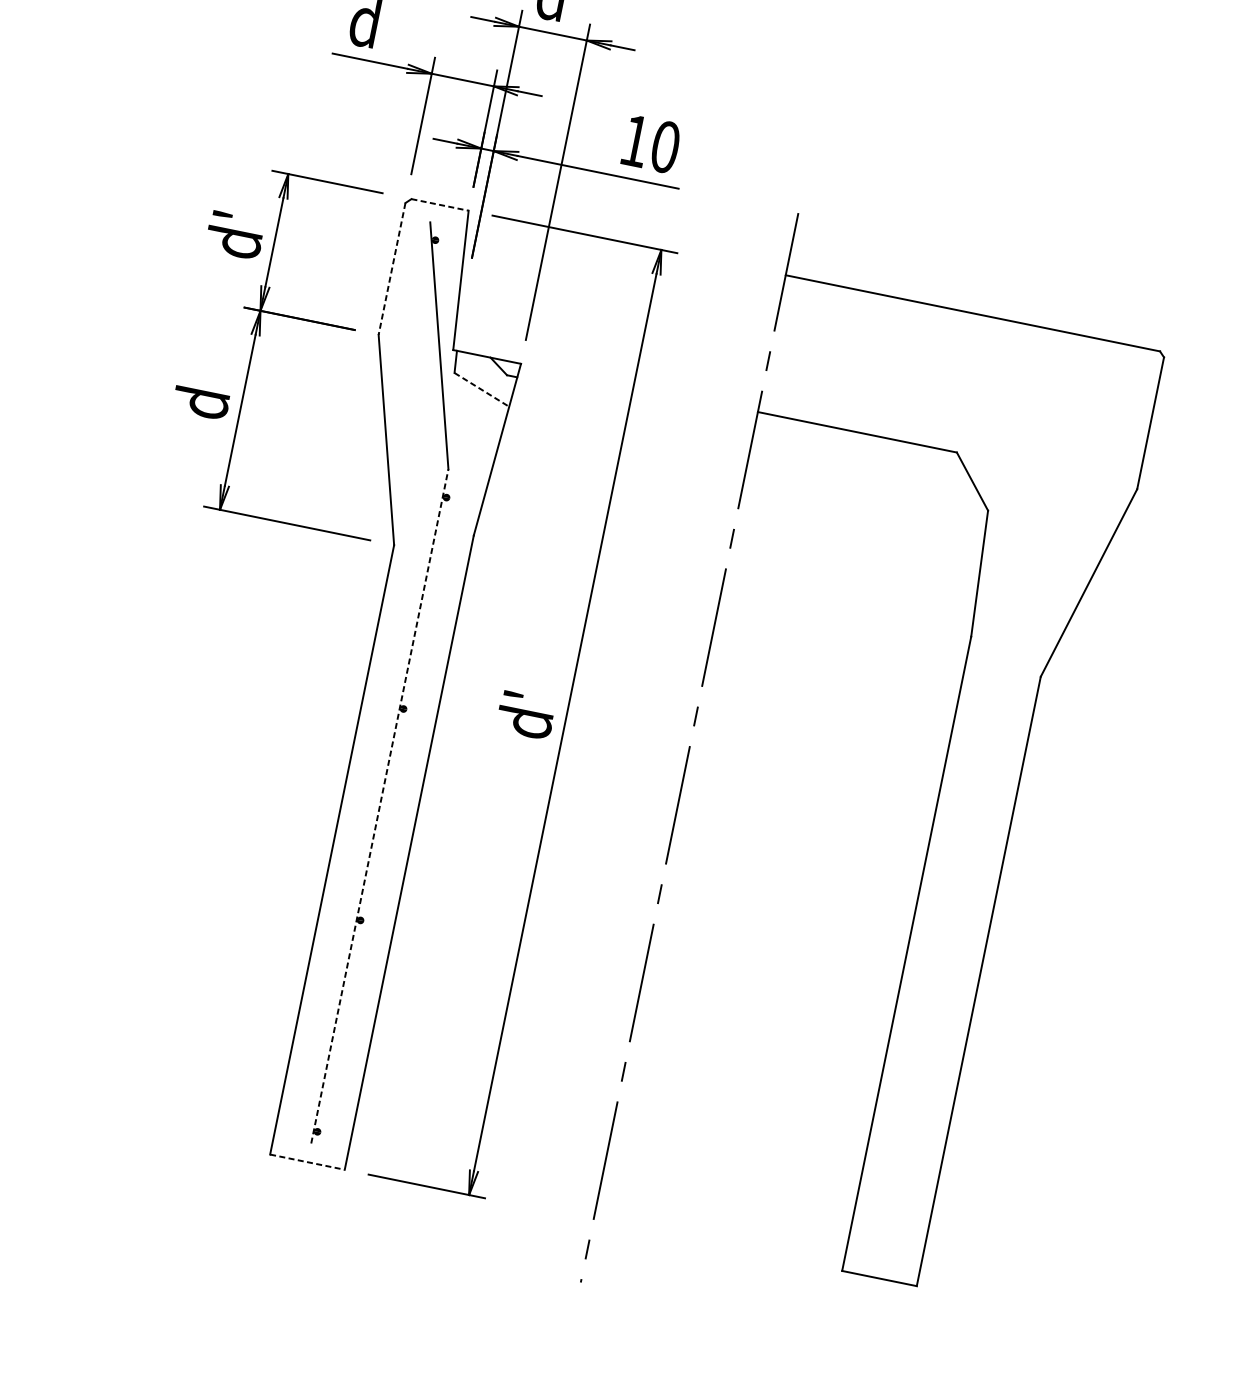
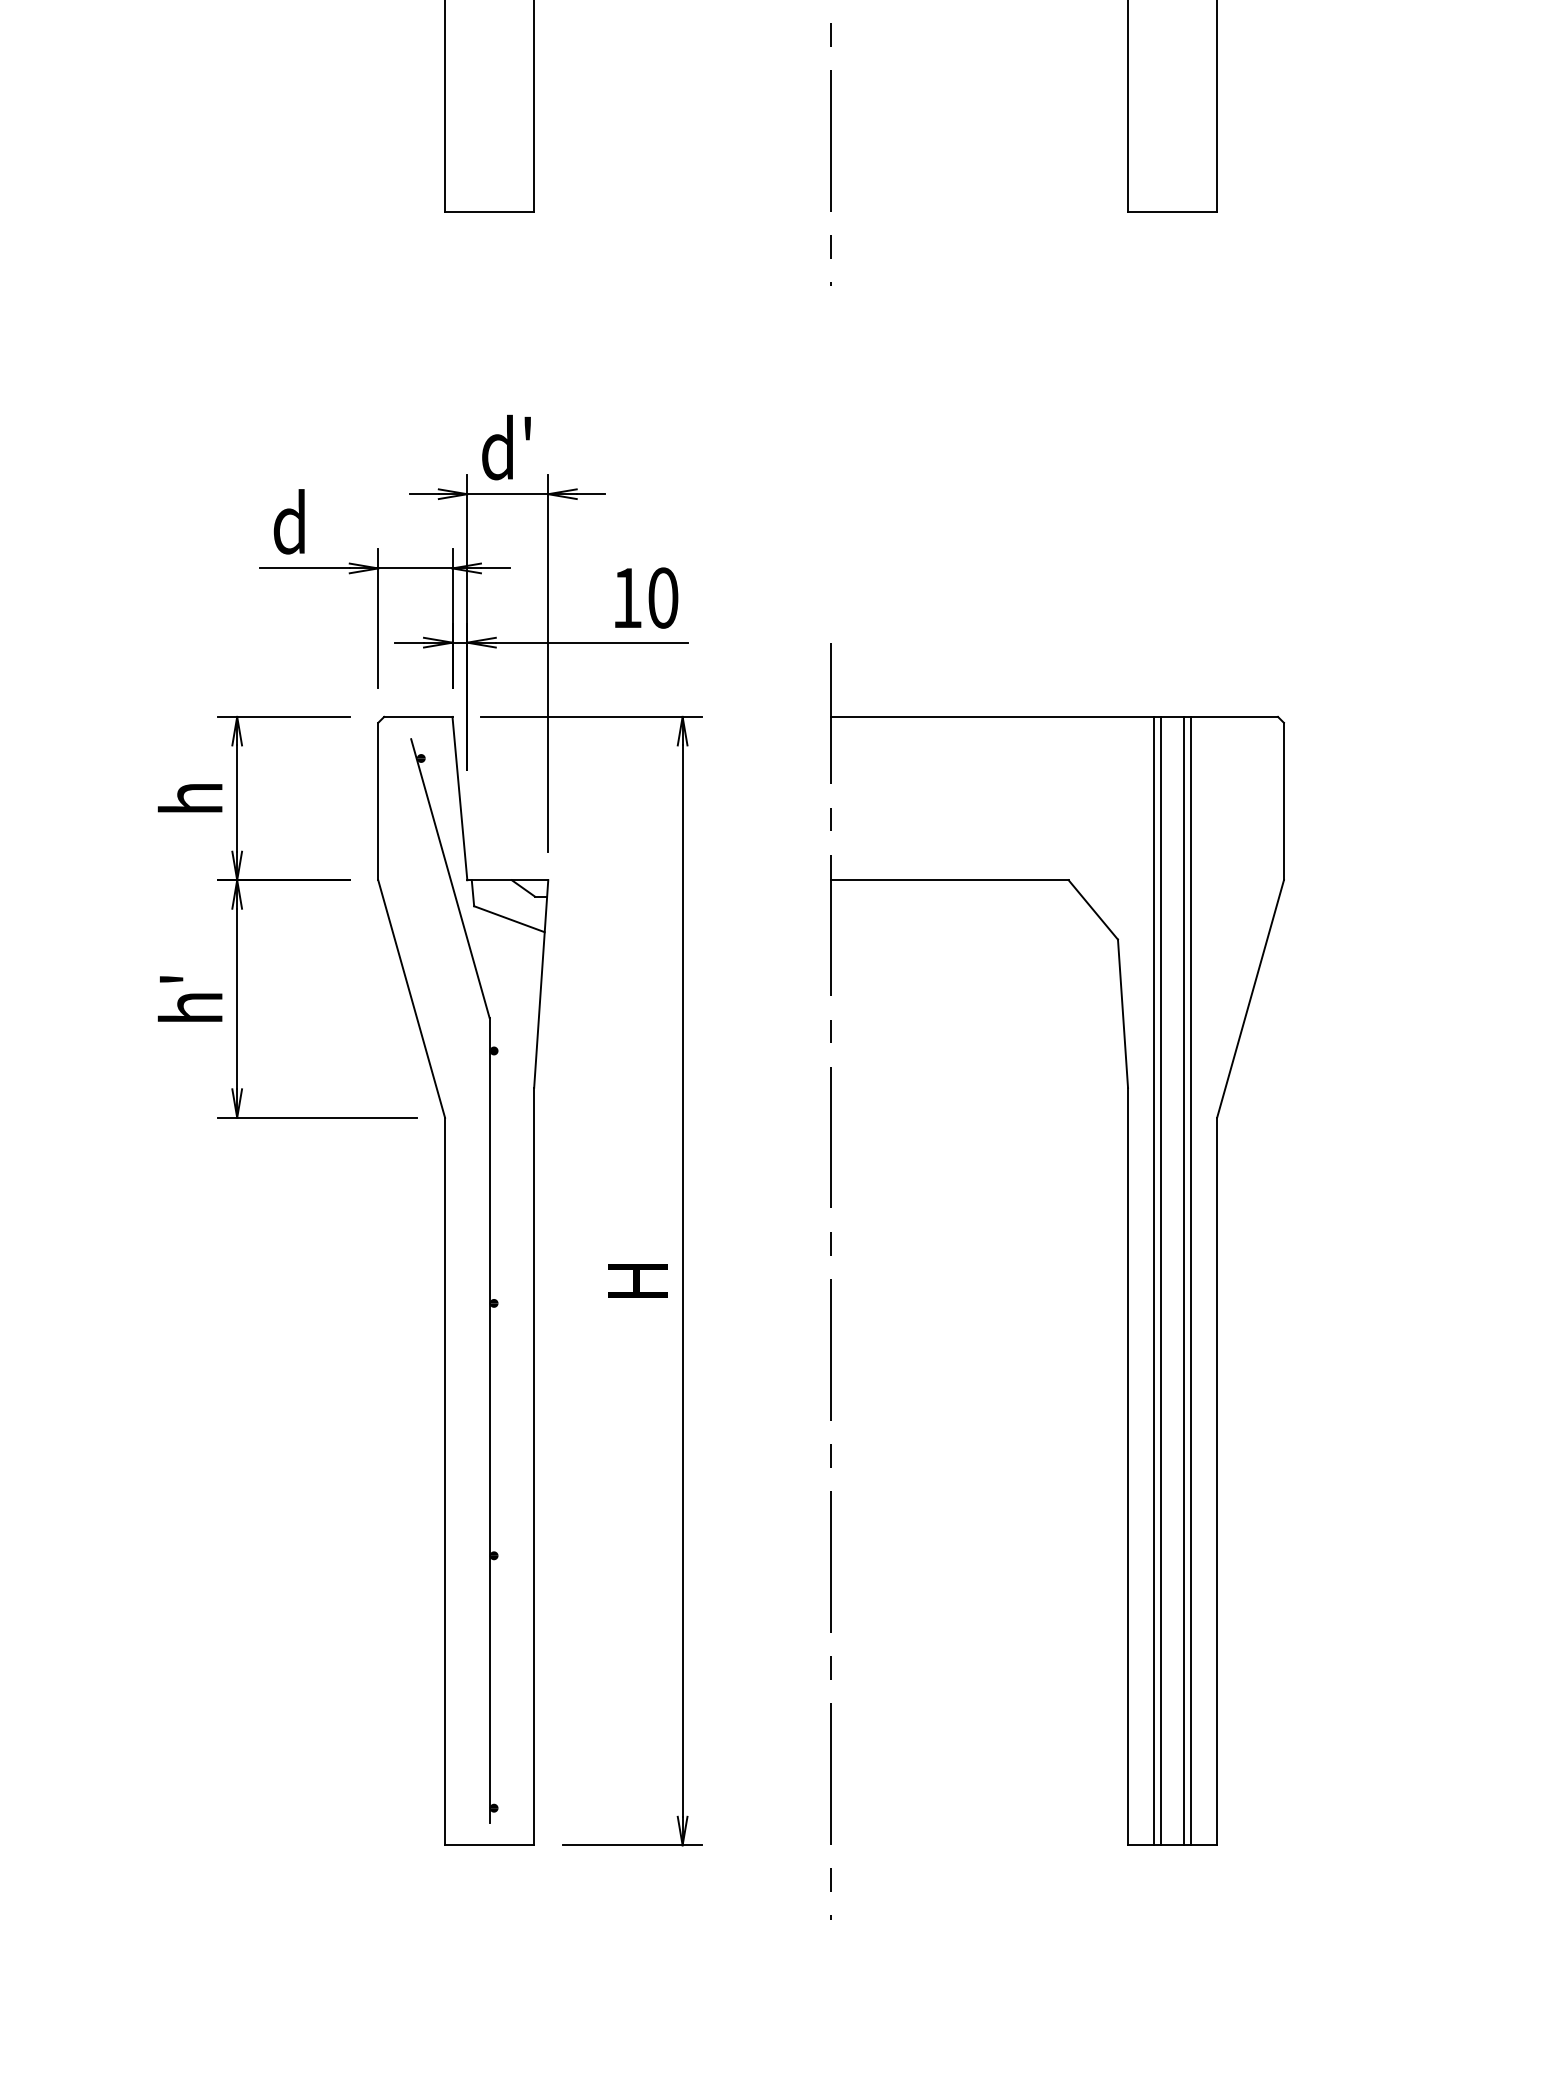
line: (440, 204) -> (418, 716), dashed -> solid
text: (235, 235) -> (190, 799), d' -> h
line: (392, 268) -> (378, 801), dashed -> solid
line: (481, 390) -> (509, 919), dashed -> solid
text: (201, 401) -> (190, 998), d -> h'
text: (525, 715) -> (635, 1282), d' -> H
line: (960, 802) -> (1154, 1280), added
line: (966, 803) -> (1161, 1280), added
line: (379, 806) -> (489, 1420), dashed -> solid
line: (984, 807) -> (1183, 1280), added
line: (991, 808) -> (1191, 1280), added
line: (307, 1162) -> (489, 1845), dashed -> solid

